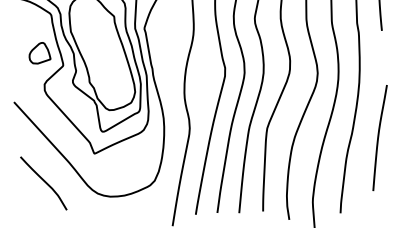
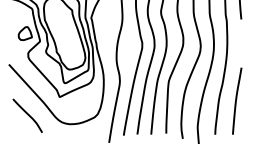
curve: (380, 135) -> (237, 99), moved

